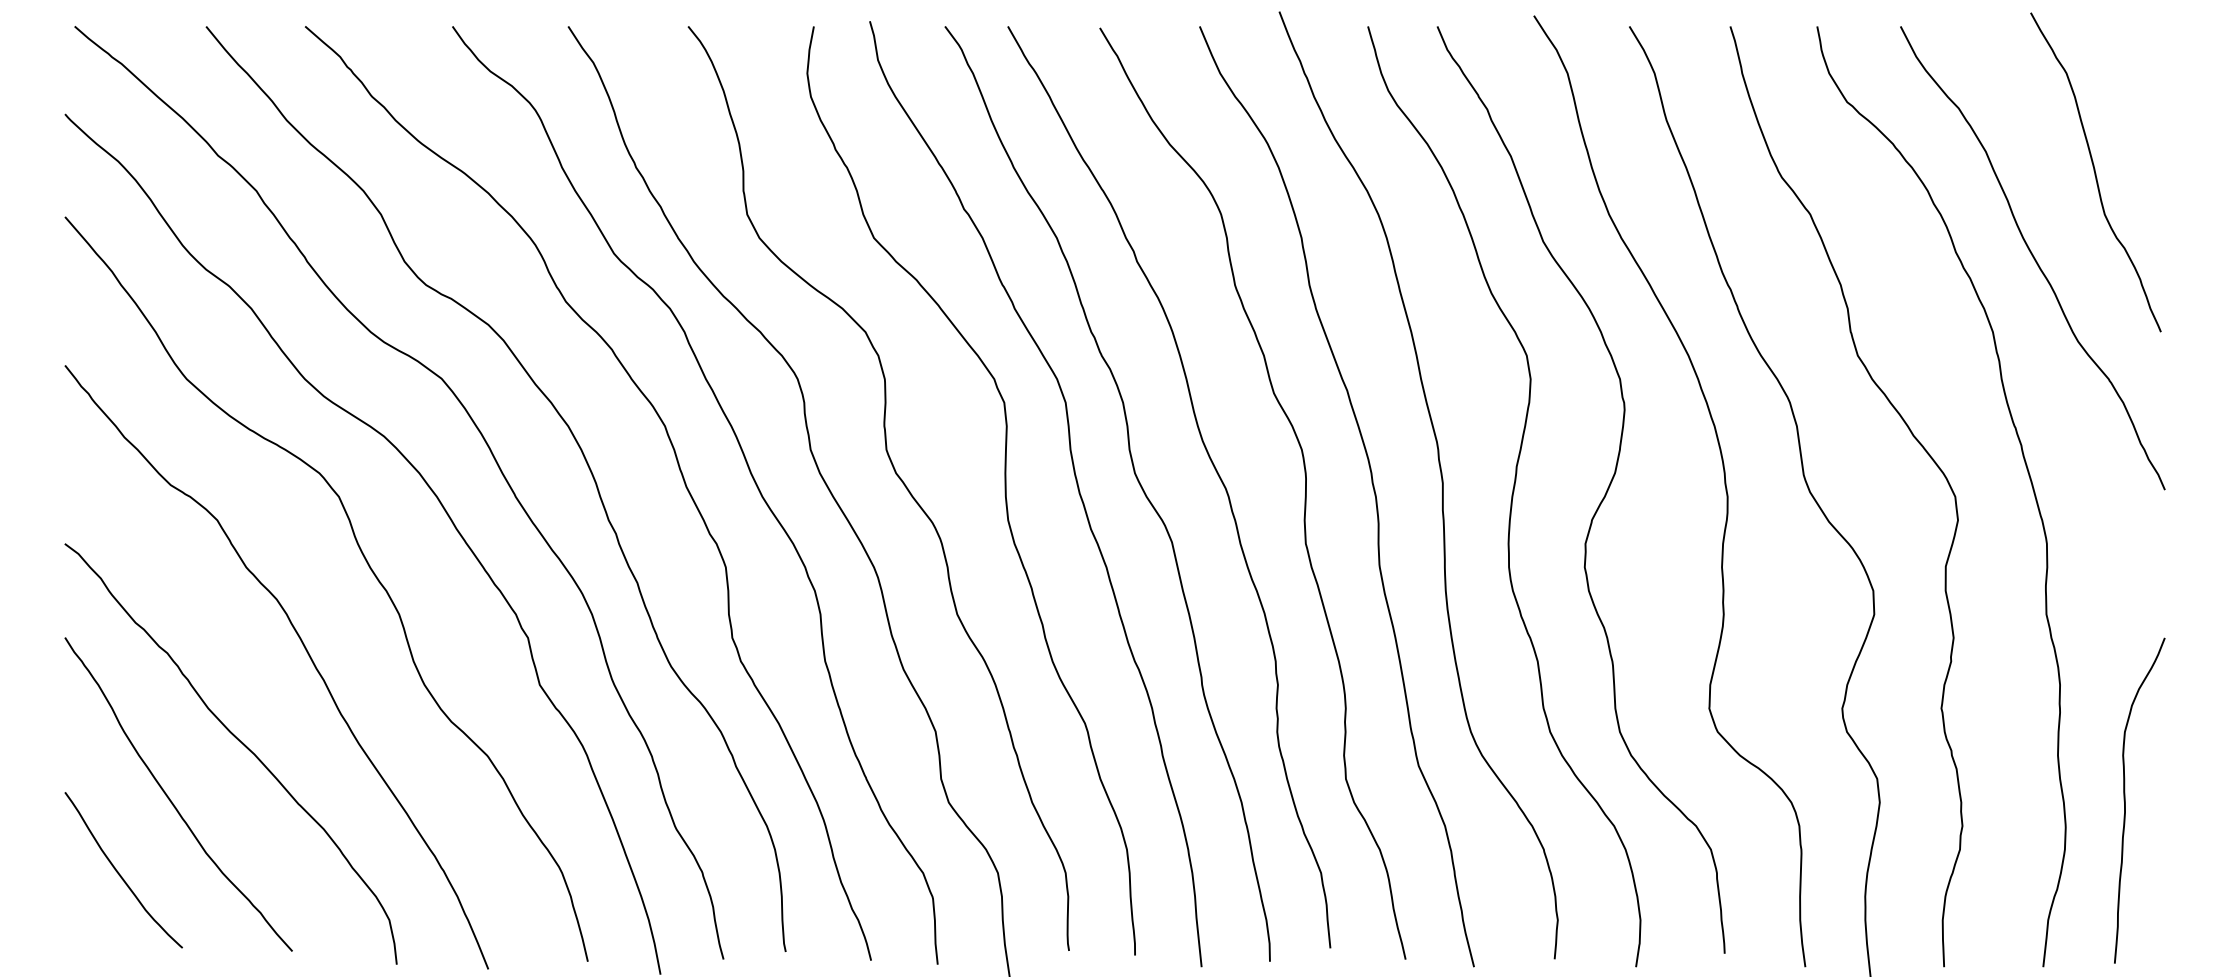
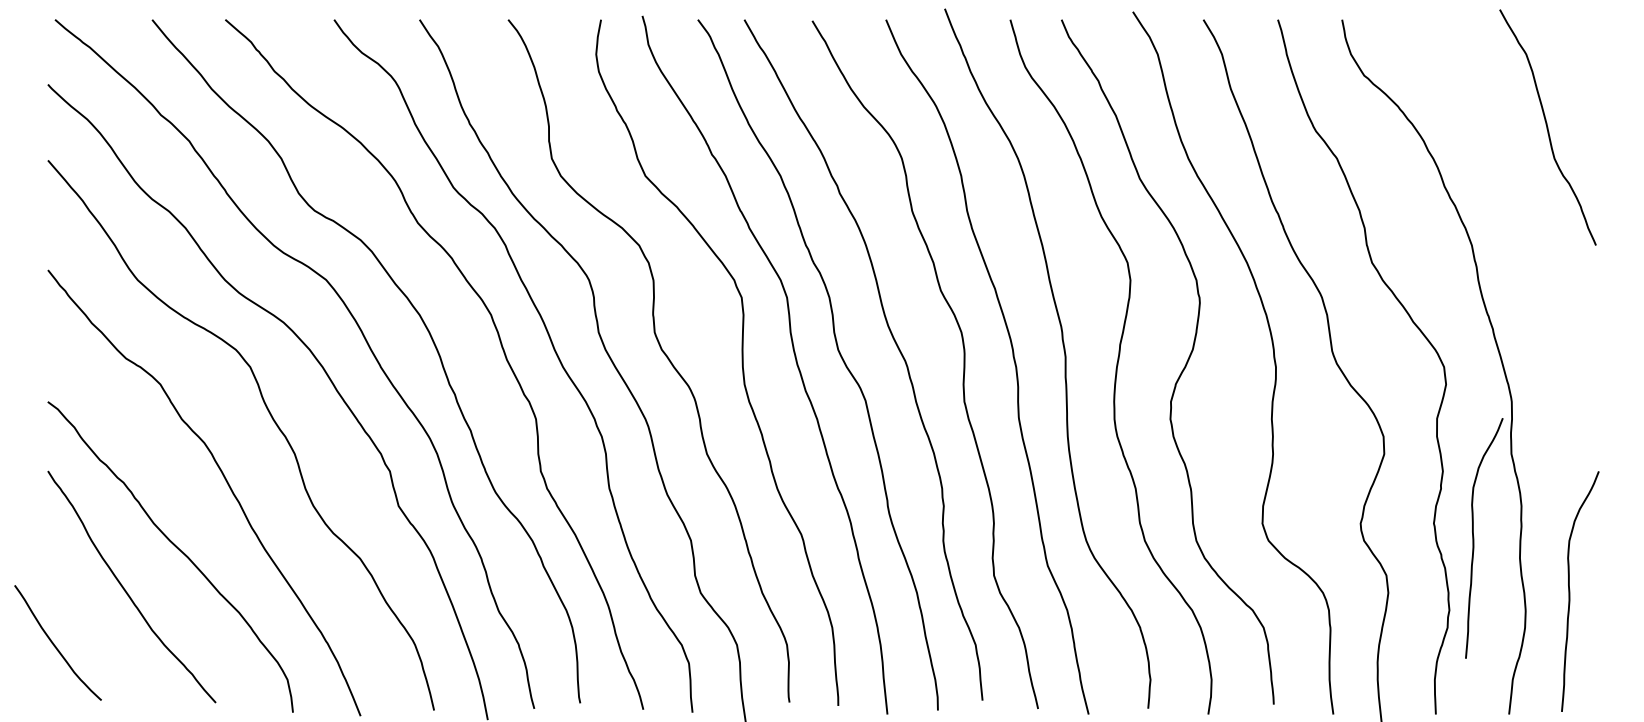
curve: (2032, 257) -> (1501, 190), removed
curve: (1995, 728) -> (1473, 538), added
curve: (119, 873) -> (54, 645), moved

